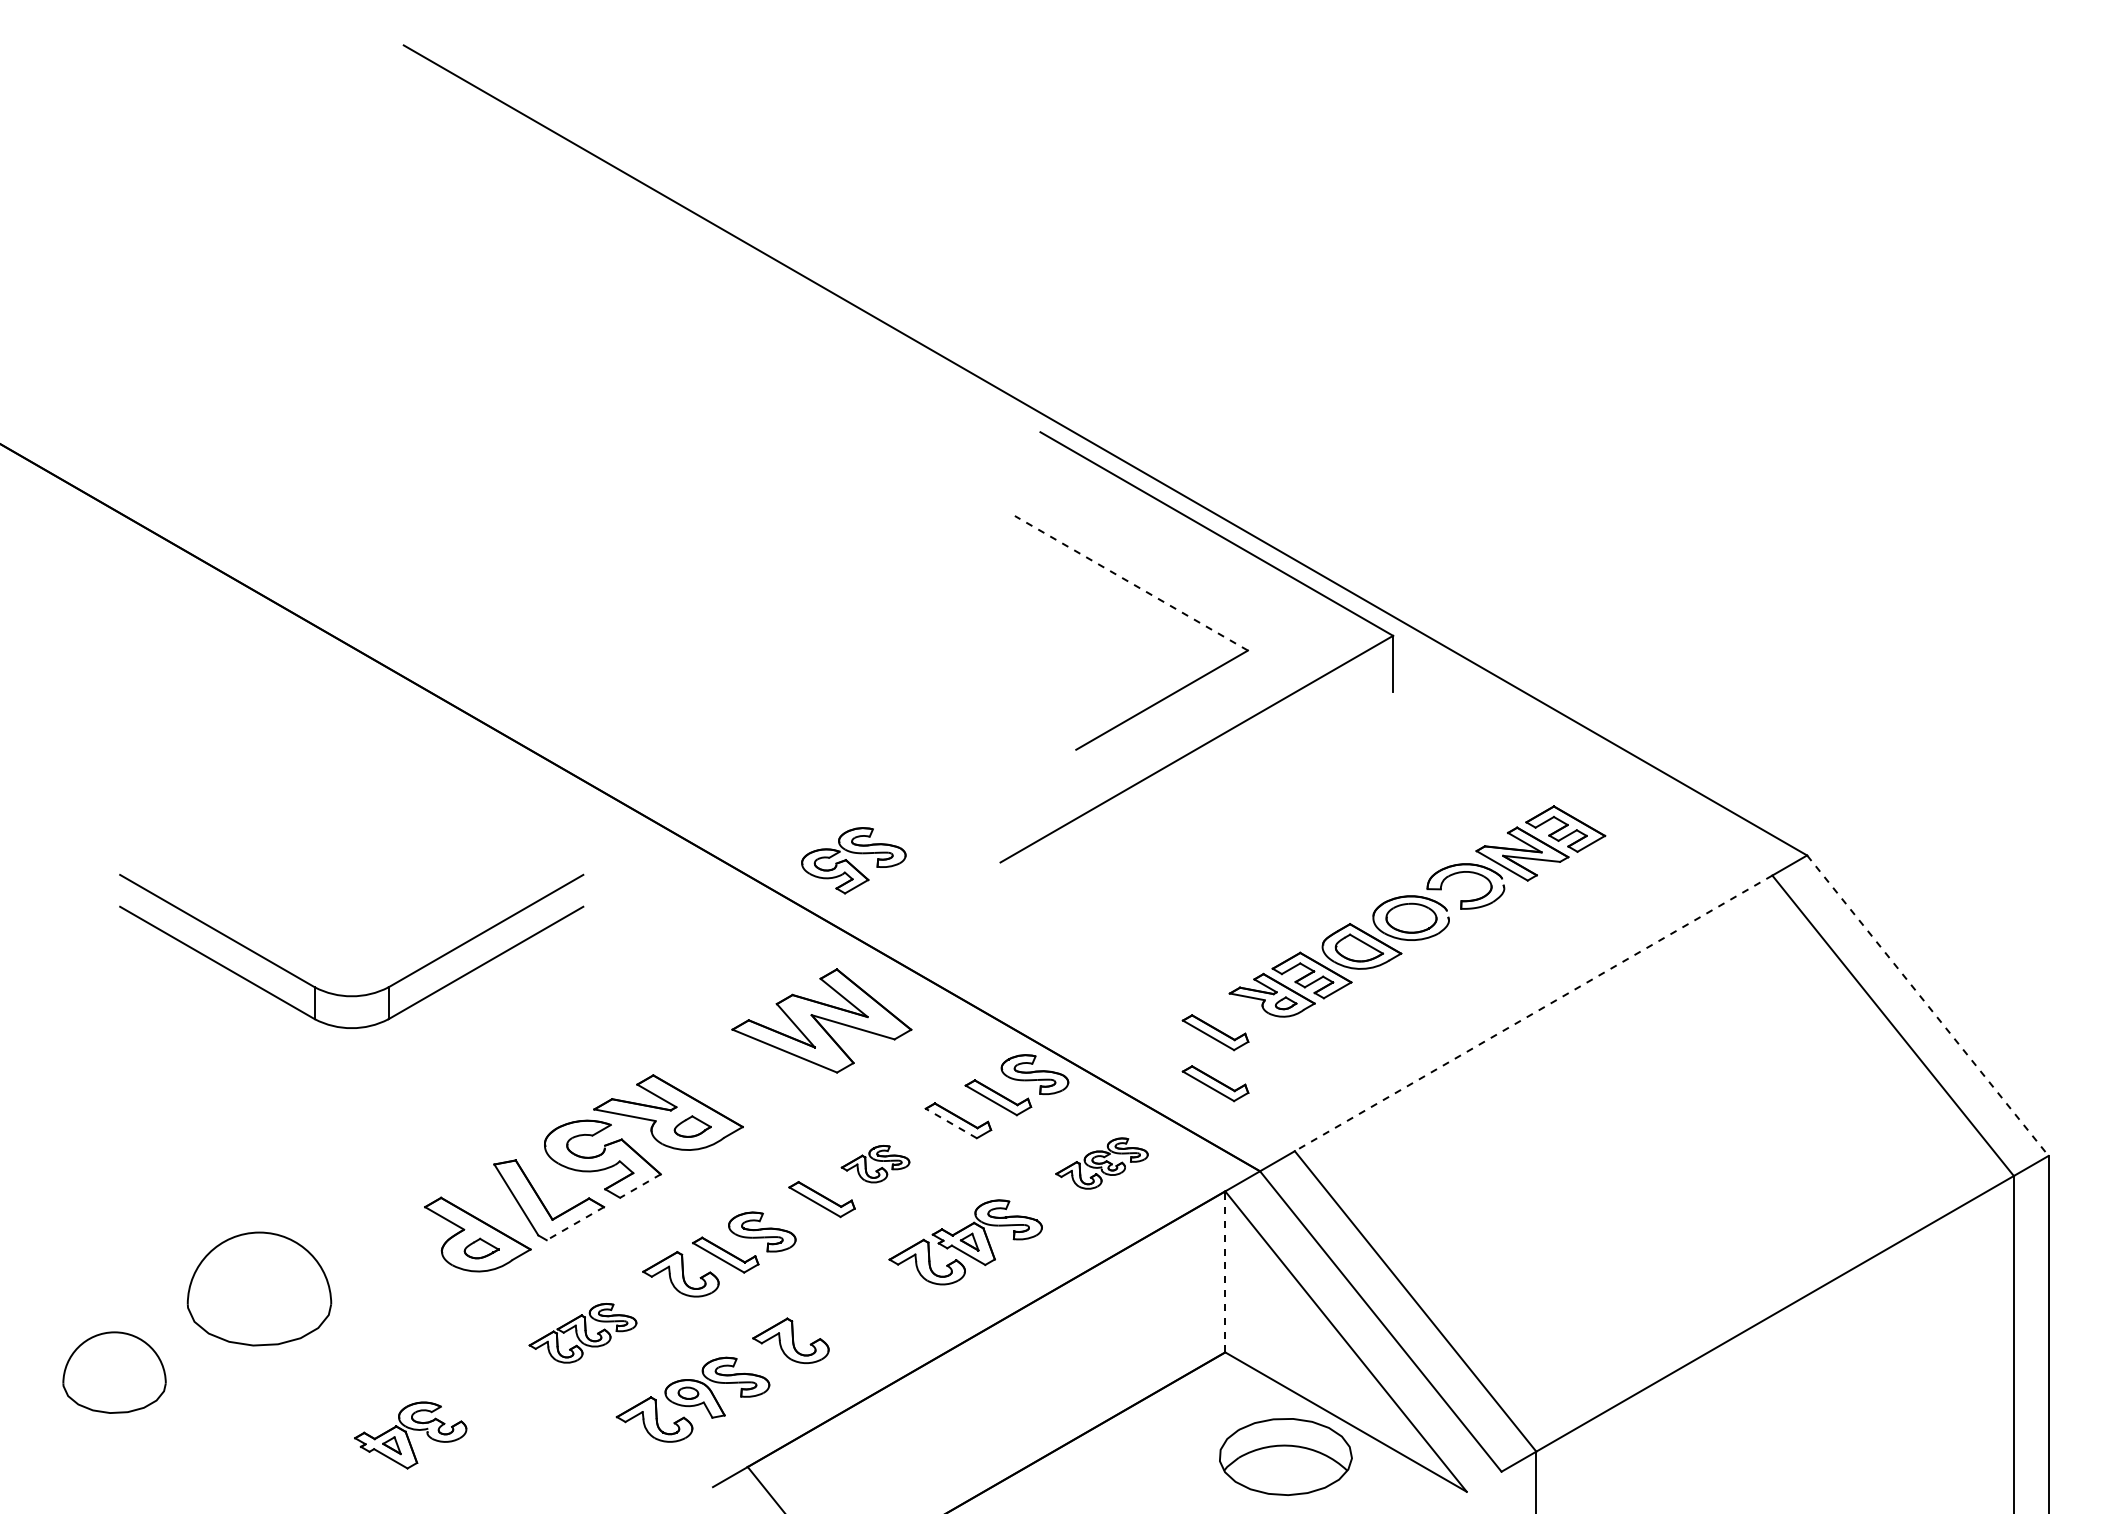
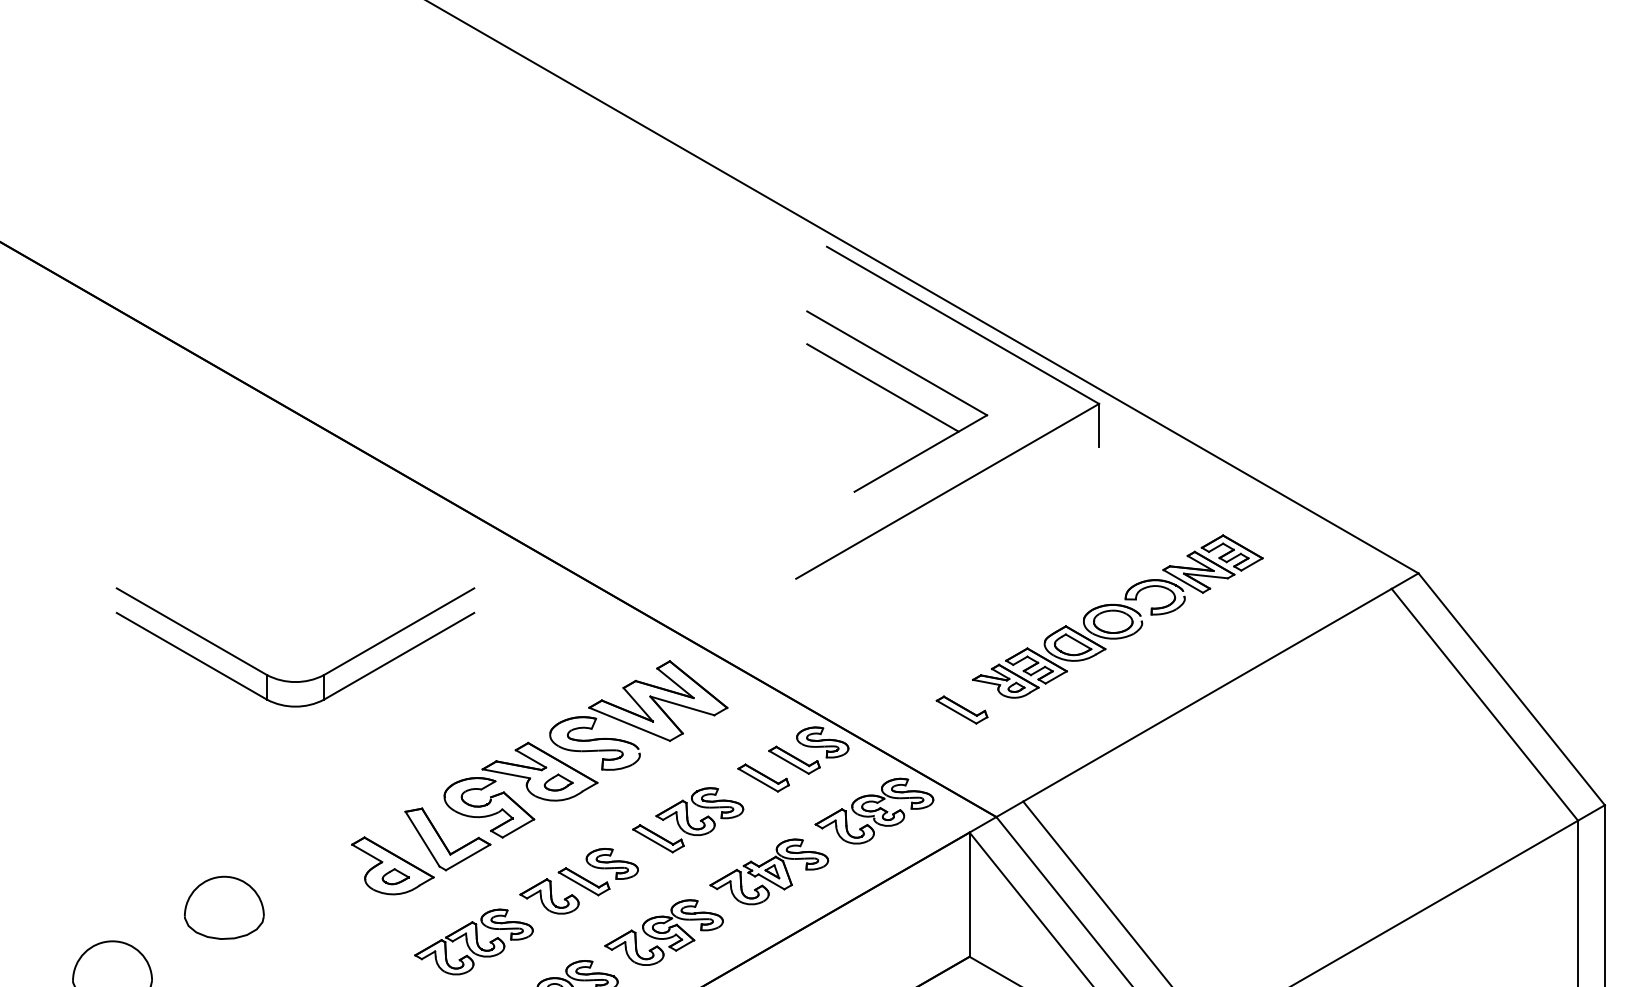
line: (1131, 583) -> (897, 363), dashed -> solid
line: (1112, 614) -> (882, 387), added
part: (853, 860) -> (682, 925), moved
line: (1927, 1005) -> (1511, 689), dashed -> solid
line: (1533, 1013) -> (1207, 695), dashed -> solid
part: (739, 1075) -> (594, 743), added
part: (1215, 1083) -> (962, 749), removed
line: (951, 1123) -> (758, 780), dashed -> solid
part: (875, 1163) -> (699, 811), size x1.67
part: (1101, 1163) -> (874, 811), size x1.67
line: (640, 1186) -> (518, 828), dashed -> solid
line: (574, 1223) -> (467, 857), dashed -> solid
line: (1225, 1271) -> (969, 894), dashed -> solid
part: (259, 1288) -> (224, 907), size x0.71
part: (582, 1333) -> (473, 942), size x1.43

